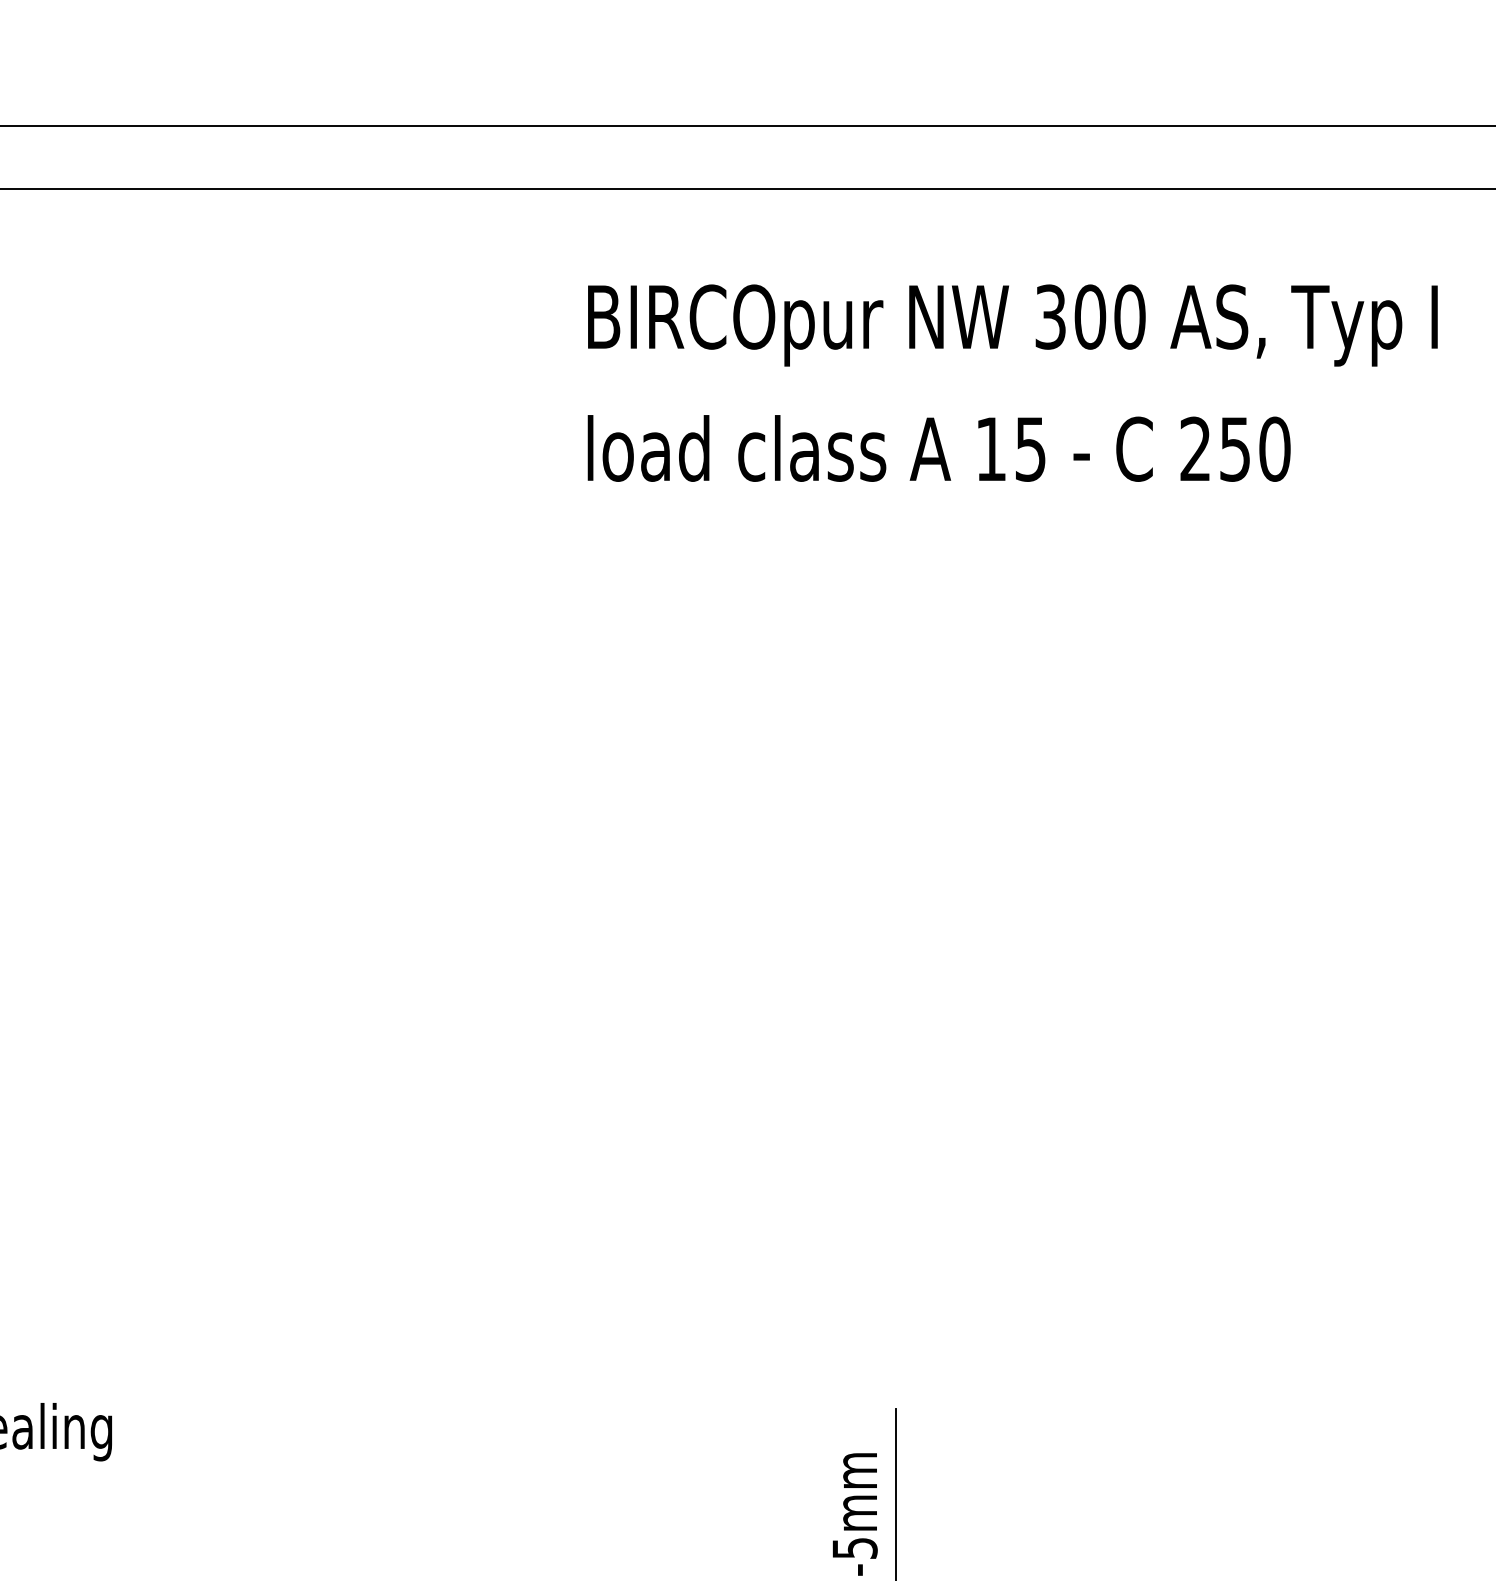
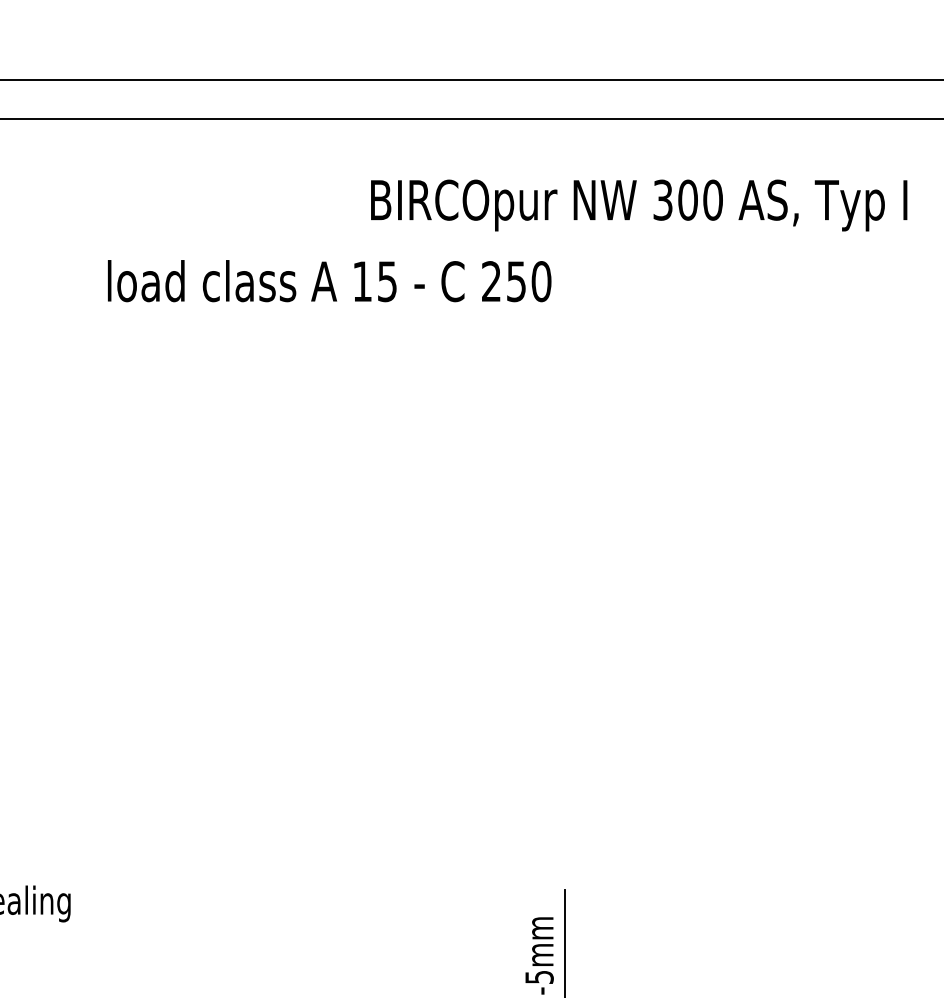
text: (938, 449) -> (329, 281), moved

